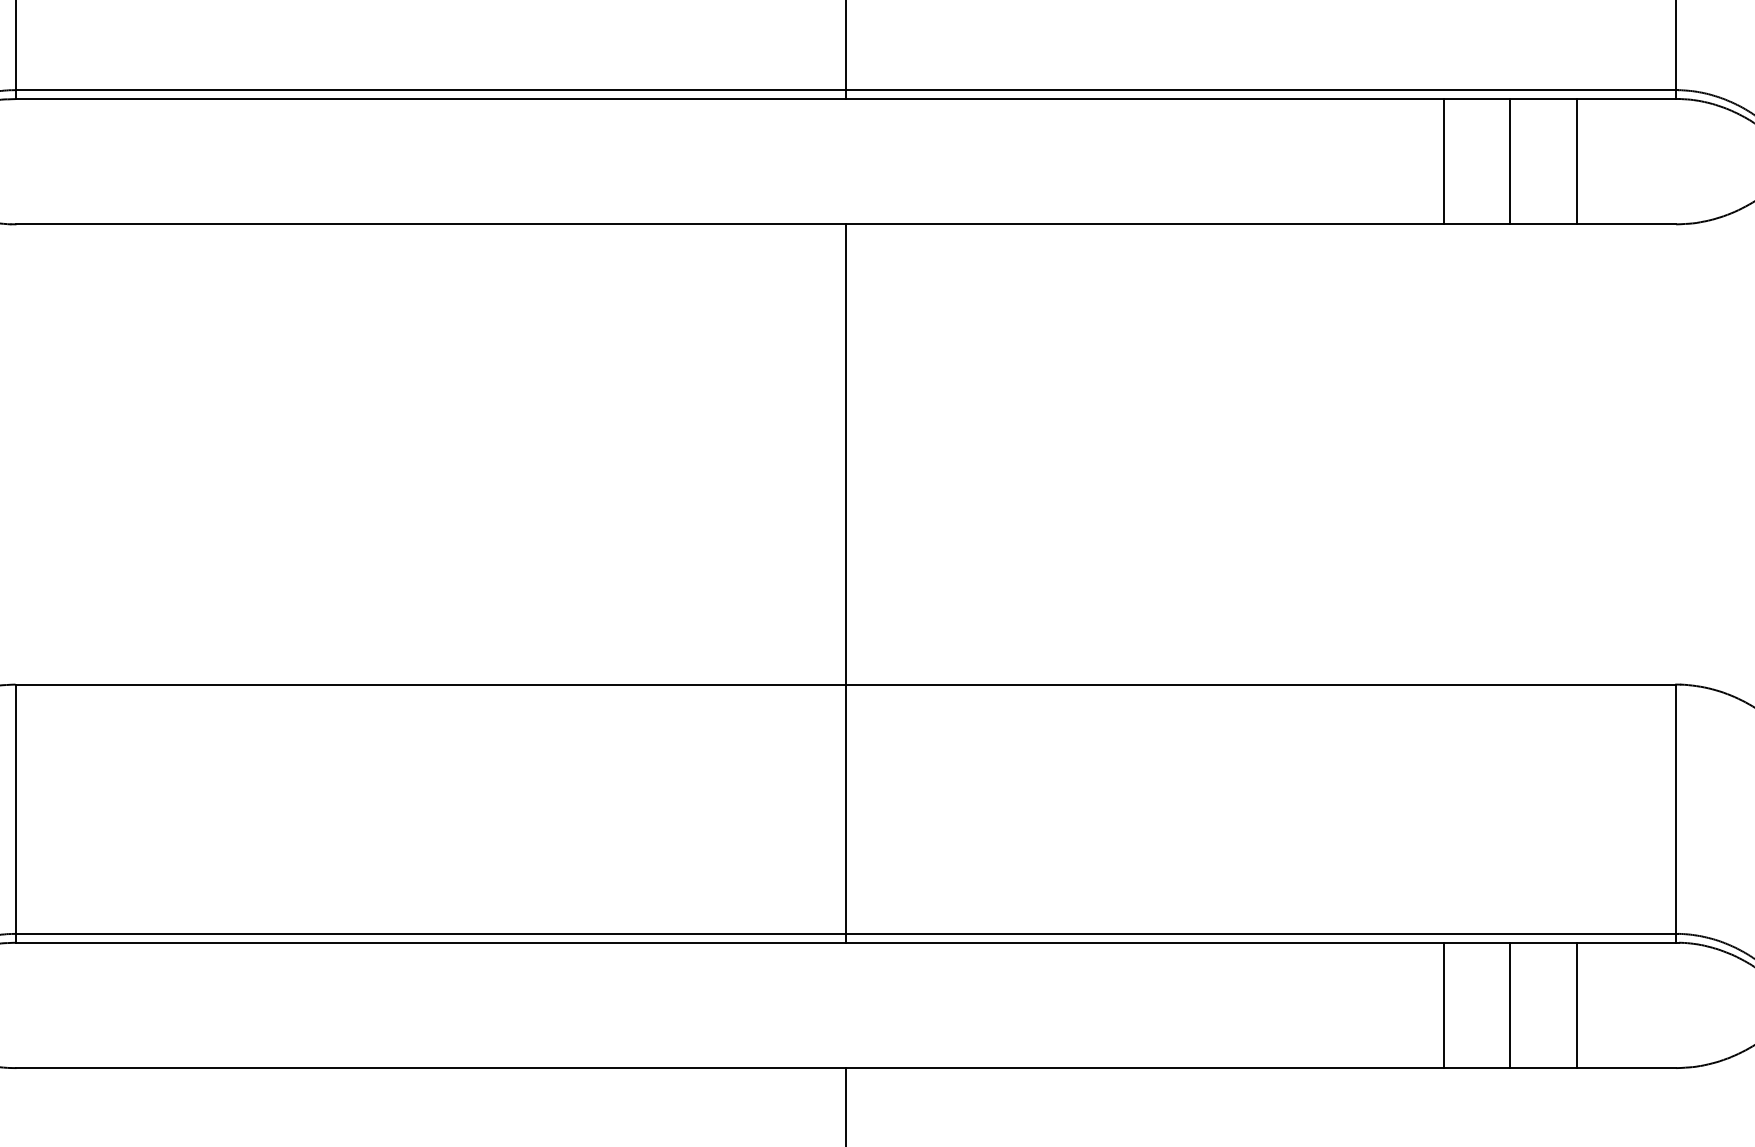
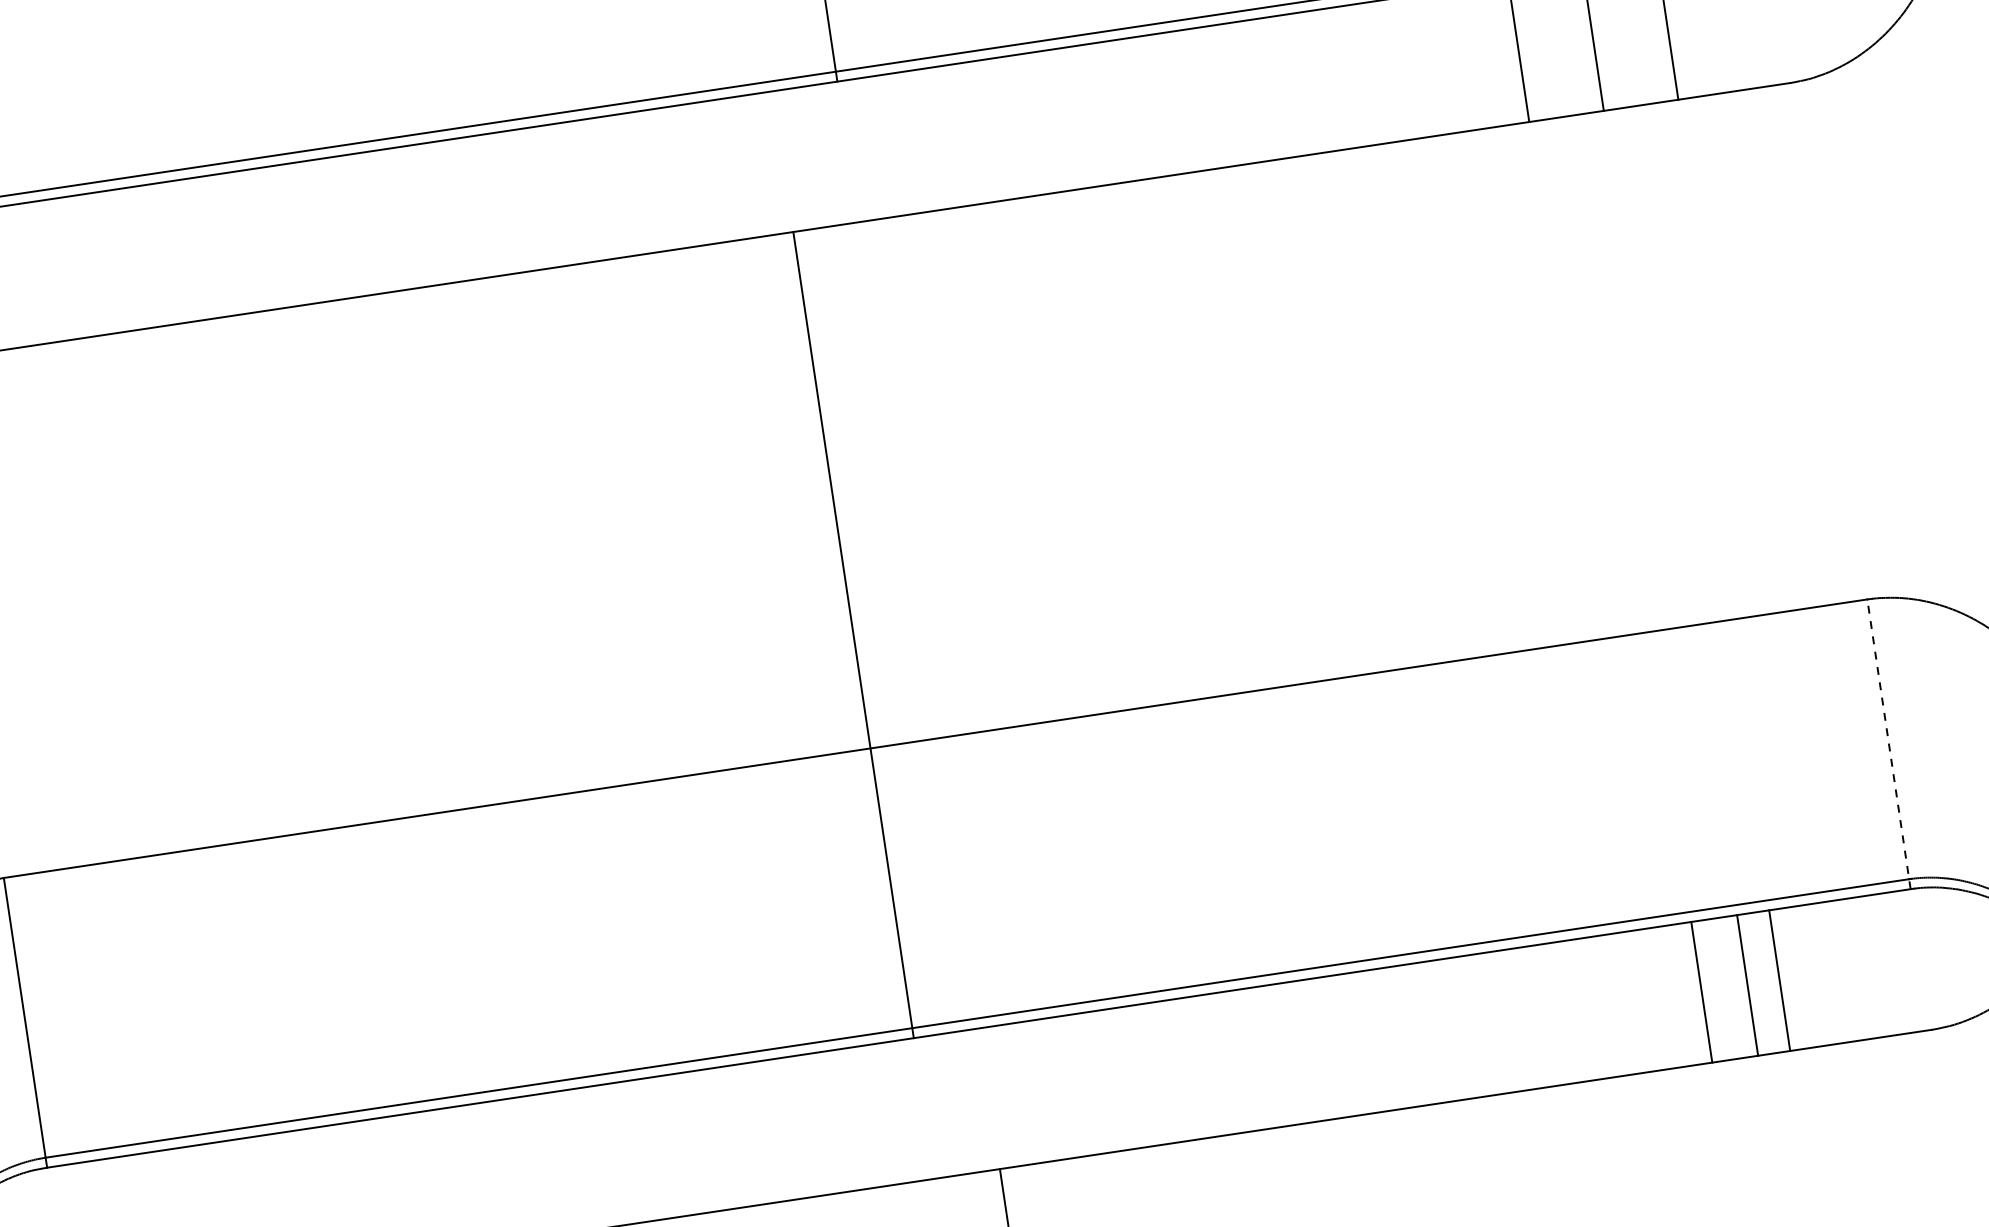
line: (845, 583) -> (853, 635), moved
line: (1676, 813) -> (1889, 744), solid -> dashed
line: (1443, 1005) -> (1701, 992), moved
line: (1510, 1005) -> (1780, 980), moved
line: (1576, 1005) -> (1747, 985), moved

